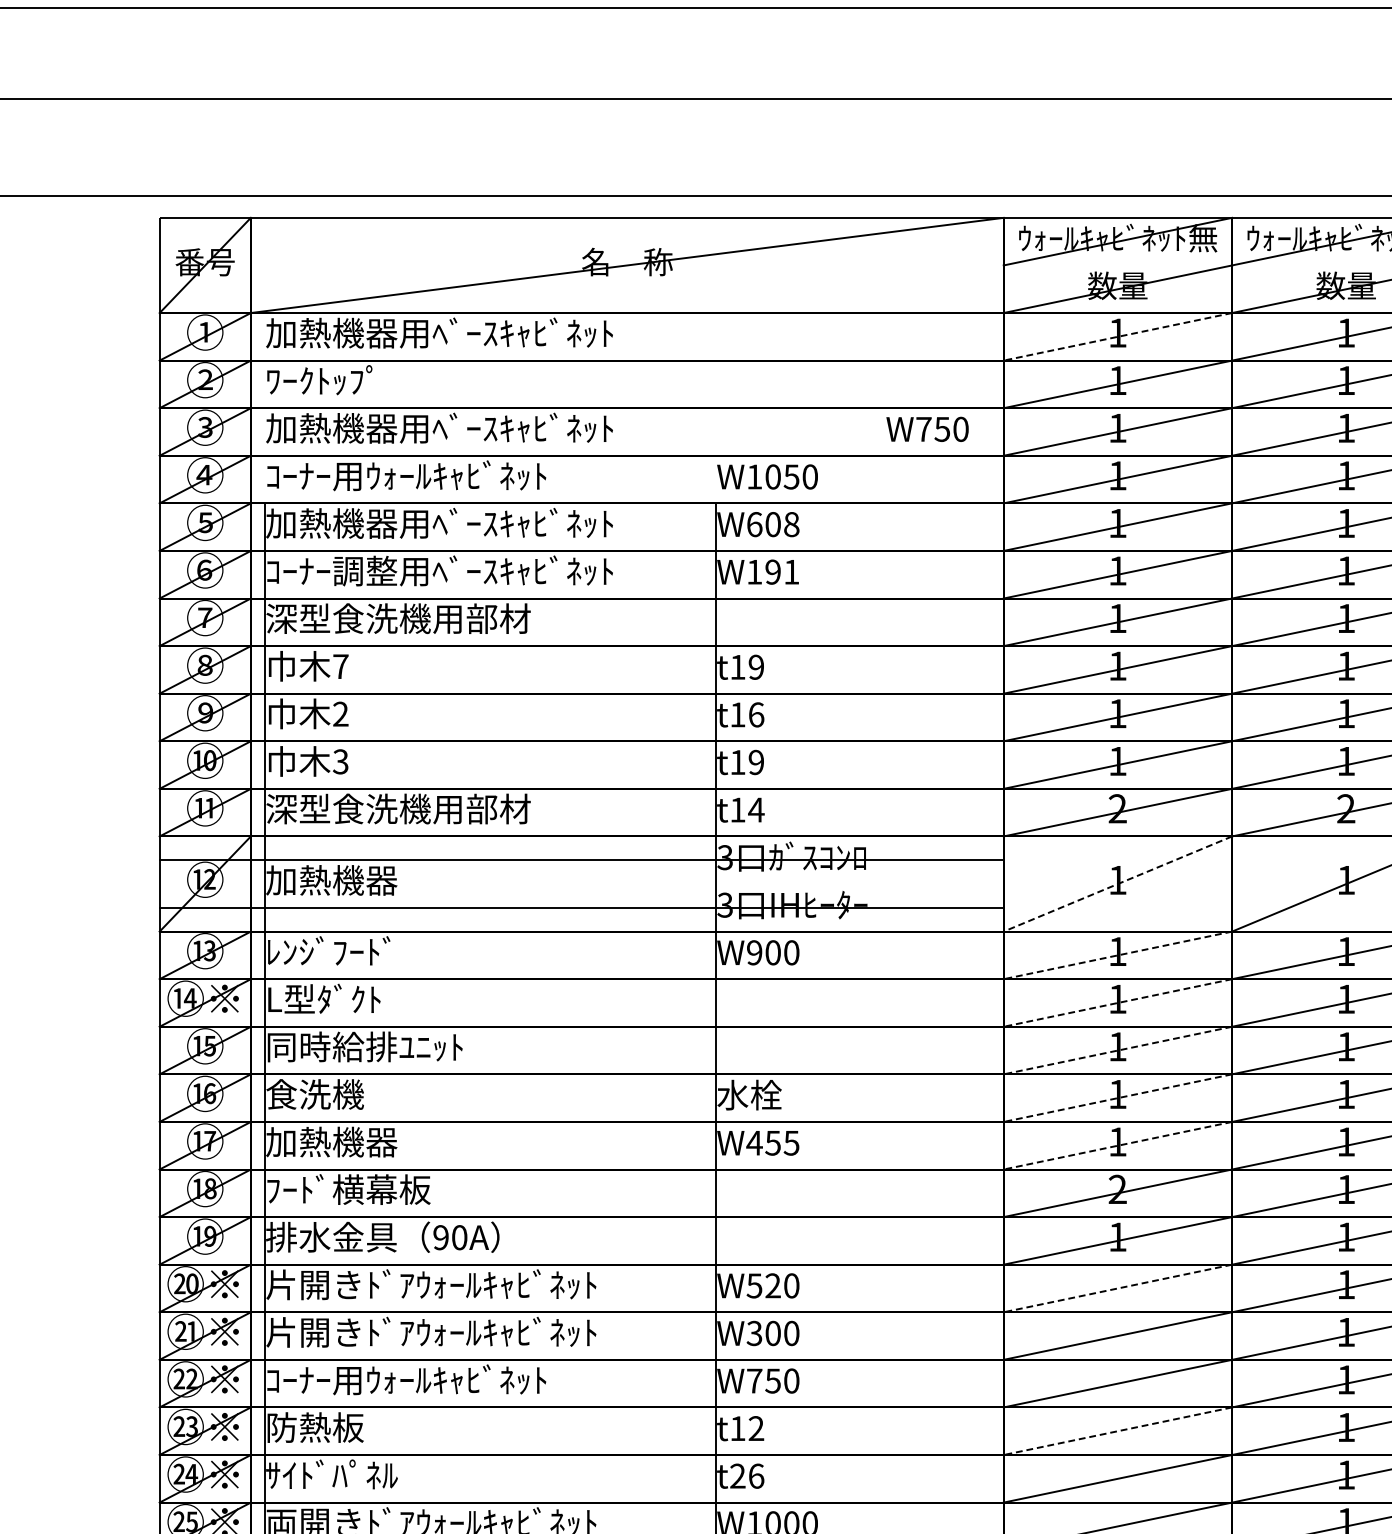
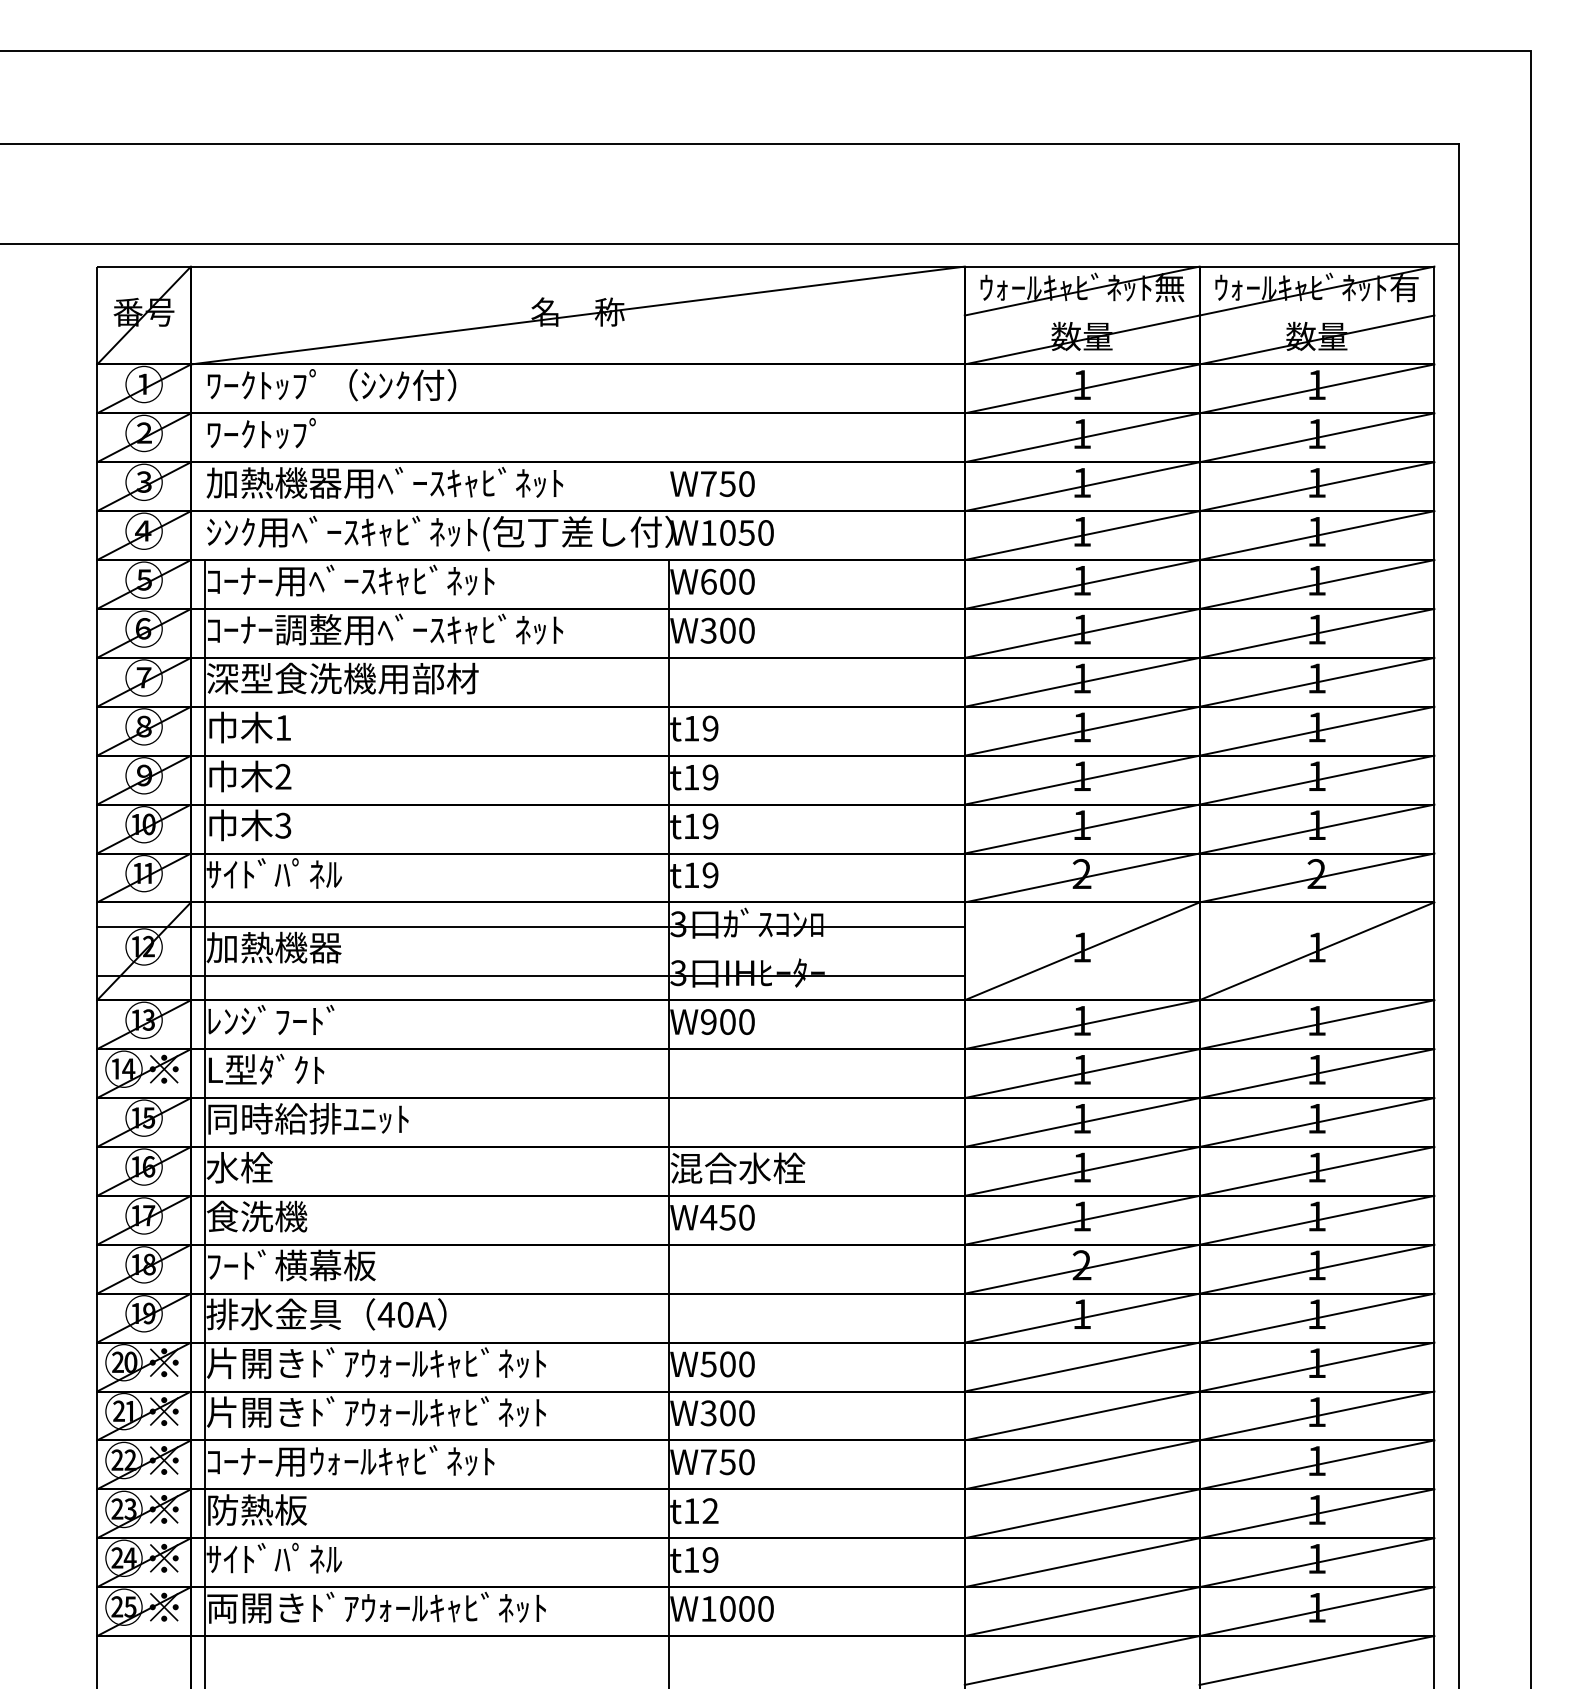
text: (439, 333) -> (384, 385), 加熱機器用ﾍﾞｰｽｷｬﾋﾞﾈｯﾄ -> ﾜｰｸﾄｯﾌﾟ（ｼﾝｸ付）
line: (1118, 336) -> (1082, 388), dashed -> solid
text: (927, 428) -> (712, 483), moved
text: (493, 477) -> (440, 533), ｺｰﾅｰ用ｳｫｰﾙｷｬﾋﾞﾈｯﾄ -> ｼﾝｸ用ﾍﾞｰｽｷｬﾋﾞﾈｯﾄ(包丁差し付）
text: (439, 523) -> (384, 580), 加熱機器用ﾍﾞｰｽｷｬﾋﾞﾈｯﾄ -> ｺｰﾅｰ用ﾍﾞｰｽｷｬﾋﾞﾈｯﾄ
text: (791, 524) -> (746, 581), W608 -> W600
text: (772, 571) -> (727, 630), W191 -> W300
text: (340, 666) -> (283, 727), 7 -> 1
text: (756, 714) -> (710, 777), t16 -> t19
text: (398, 809) -> (342, 874), 深型食洗機用部材 -> ｻｲﾄﾞﾊﾟﾈﾙ
text: (756, 810) -> (710, 875), t14 -> t19
line: (1117, 884) -> (1081, 951), dashed -> solid
line: (1118, 955) -> (1082, 1024), dashed -> solid
line: (1118, 1002) -> (1082, 1073), dashed -> solid
line: (1118, 1050) -> (1082, 1122), dashed -> solid
text: (314, 1094) -> (256, 1167), 食洗機 -> 水栓
text: (782, 1095) -> (737, 1168), 水栓 -> 混合水栓
line: (1118, 1098) -> (1082, 1171), dashed -> solid
text: (331, 1141) -> (273, 1216), 加熱機器 -> 食洗機
text: (791, 1142) -> (746, 1217), W455 -> W450
line: (1118, 1145) -> (1082, 1220), dashed -> solid
text: (441, 1237) -> (386, 1314), 90A -> 40A
text: (772, 1285) -> (727, 1364), W520 -> W500
line: (1118, 1288) -> (1082, 1367), dashed -> solid
line: (1118, 1430) -> (1082, 1513), dashed -> solid
text: (746, 1475) -> (700, 1559), t26 -> t19

